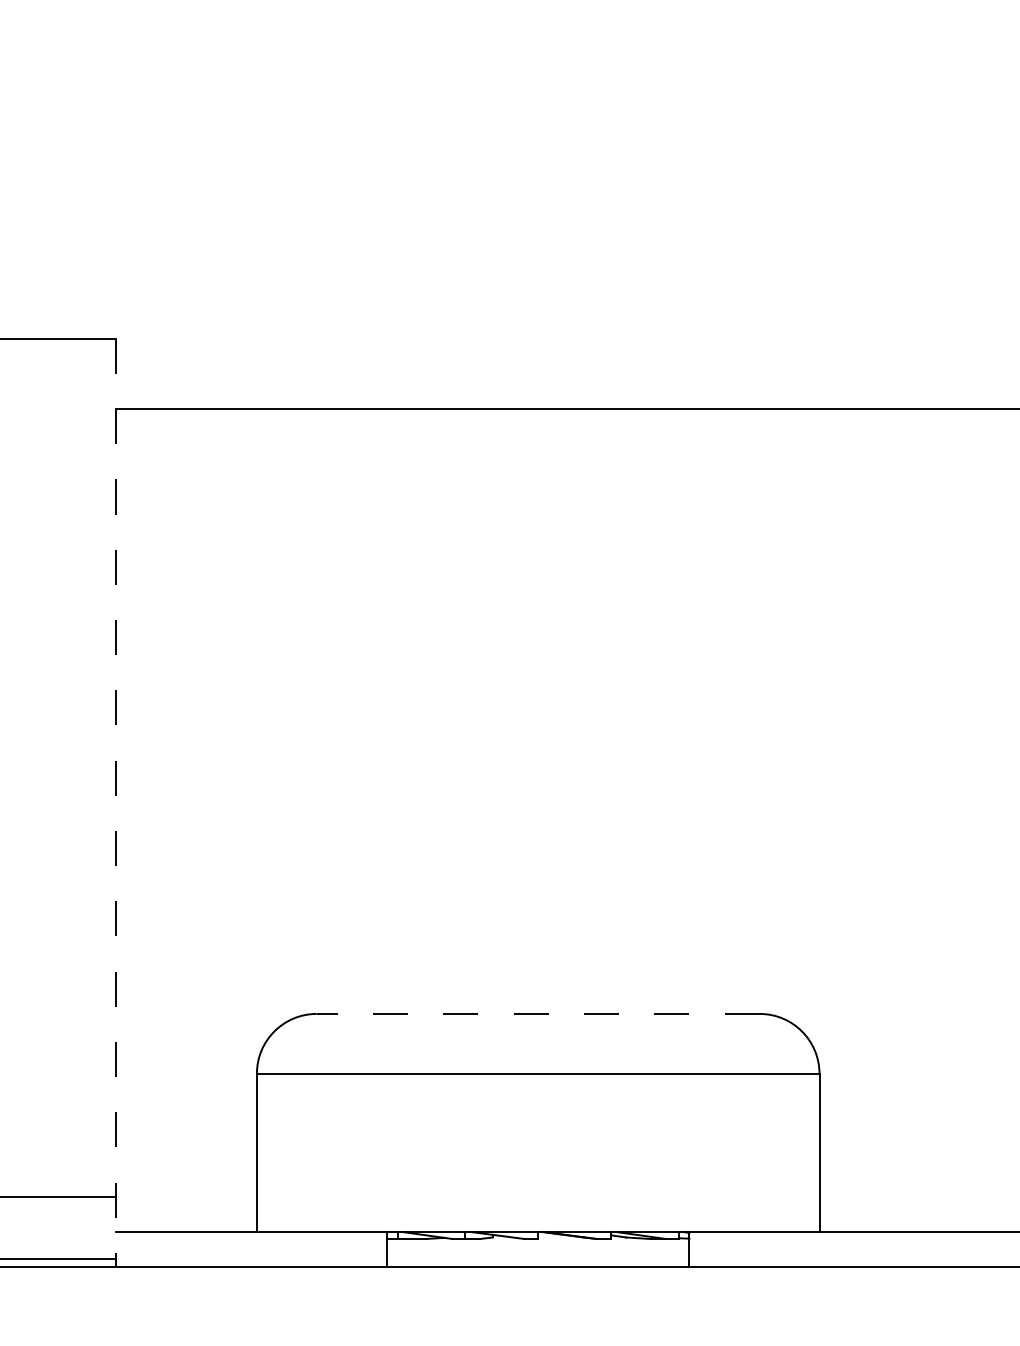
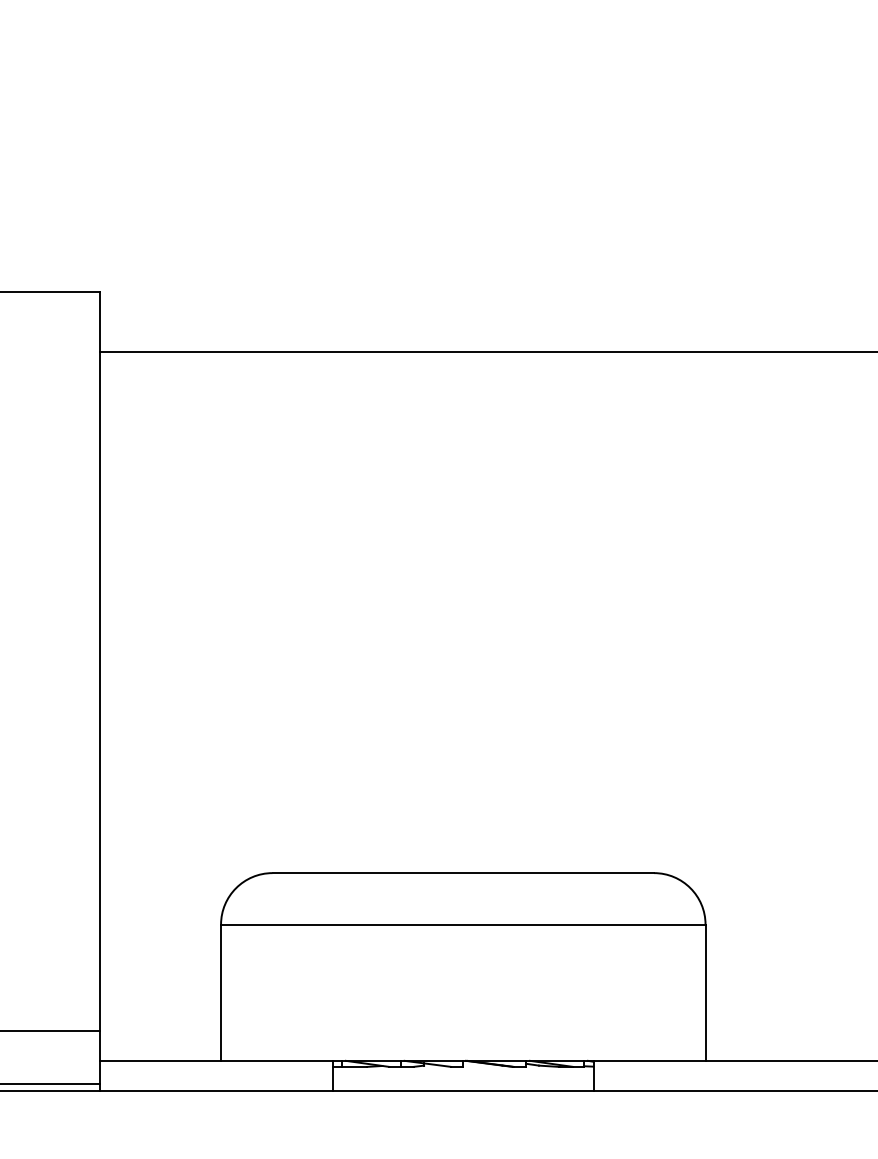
line: (116, 803) -> (100, 691), dashed -> solid
line: (538, 1013) -> (463, 872), dashed -> solid

